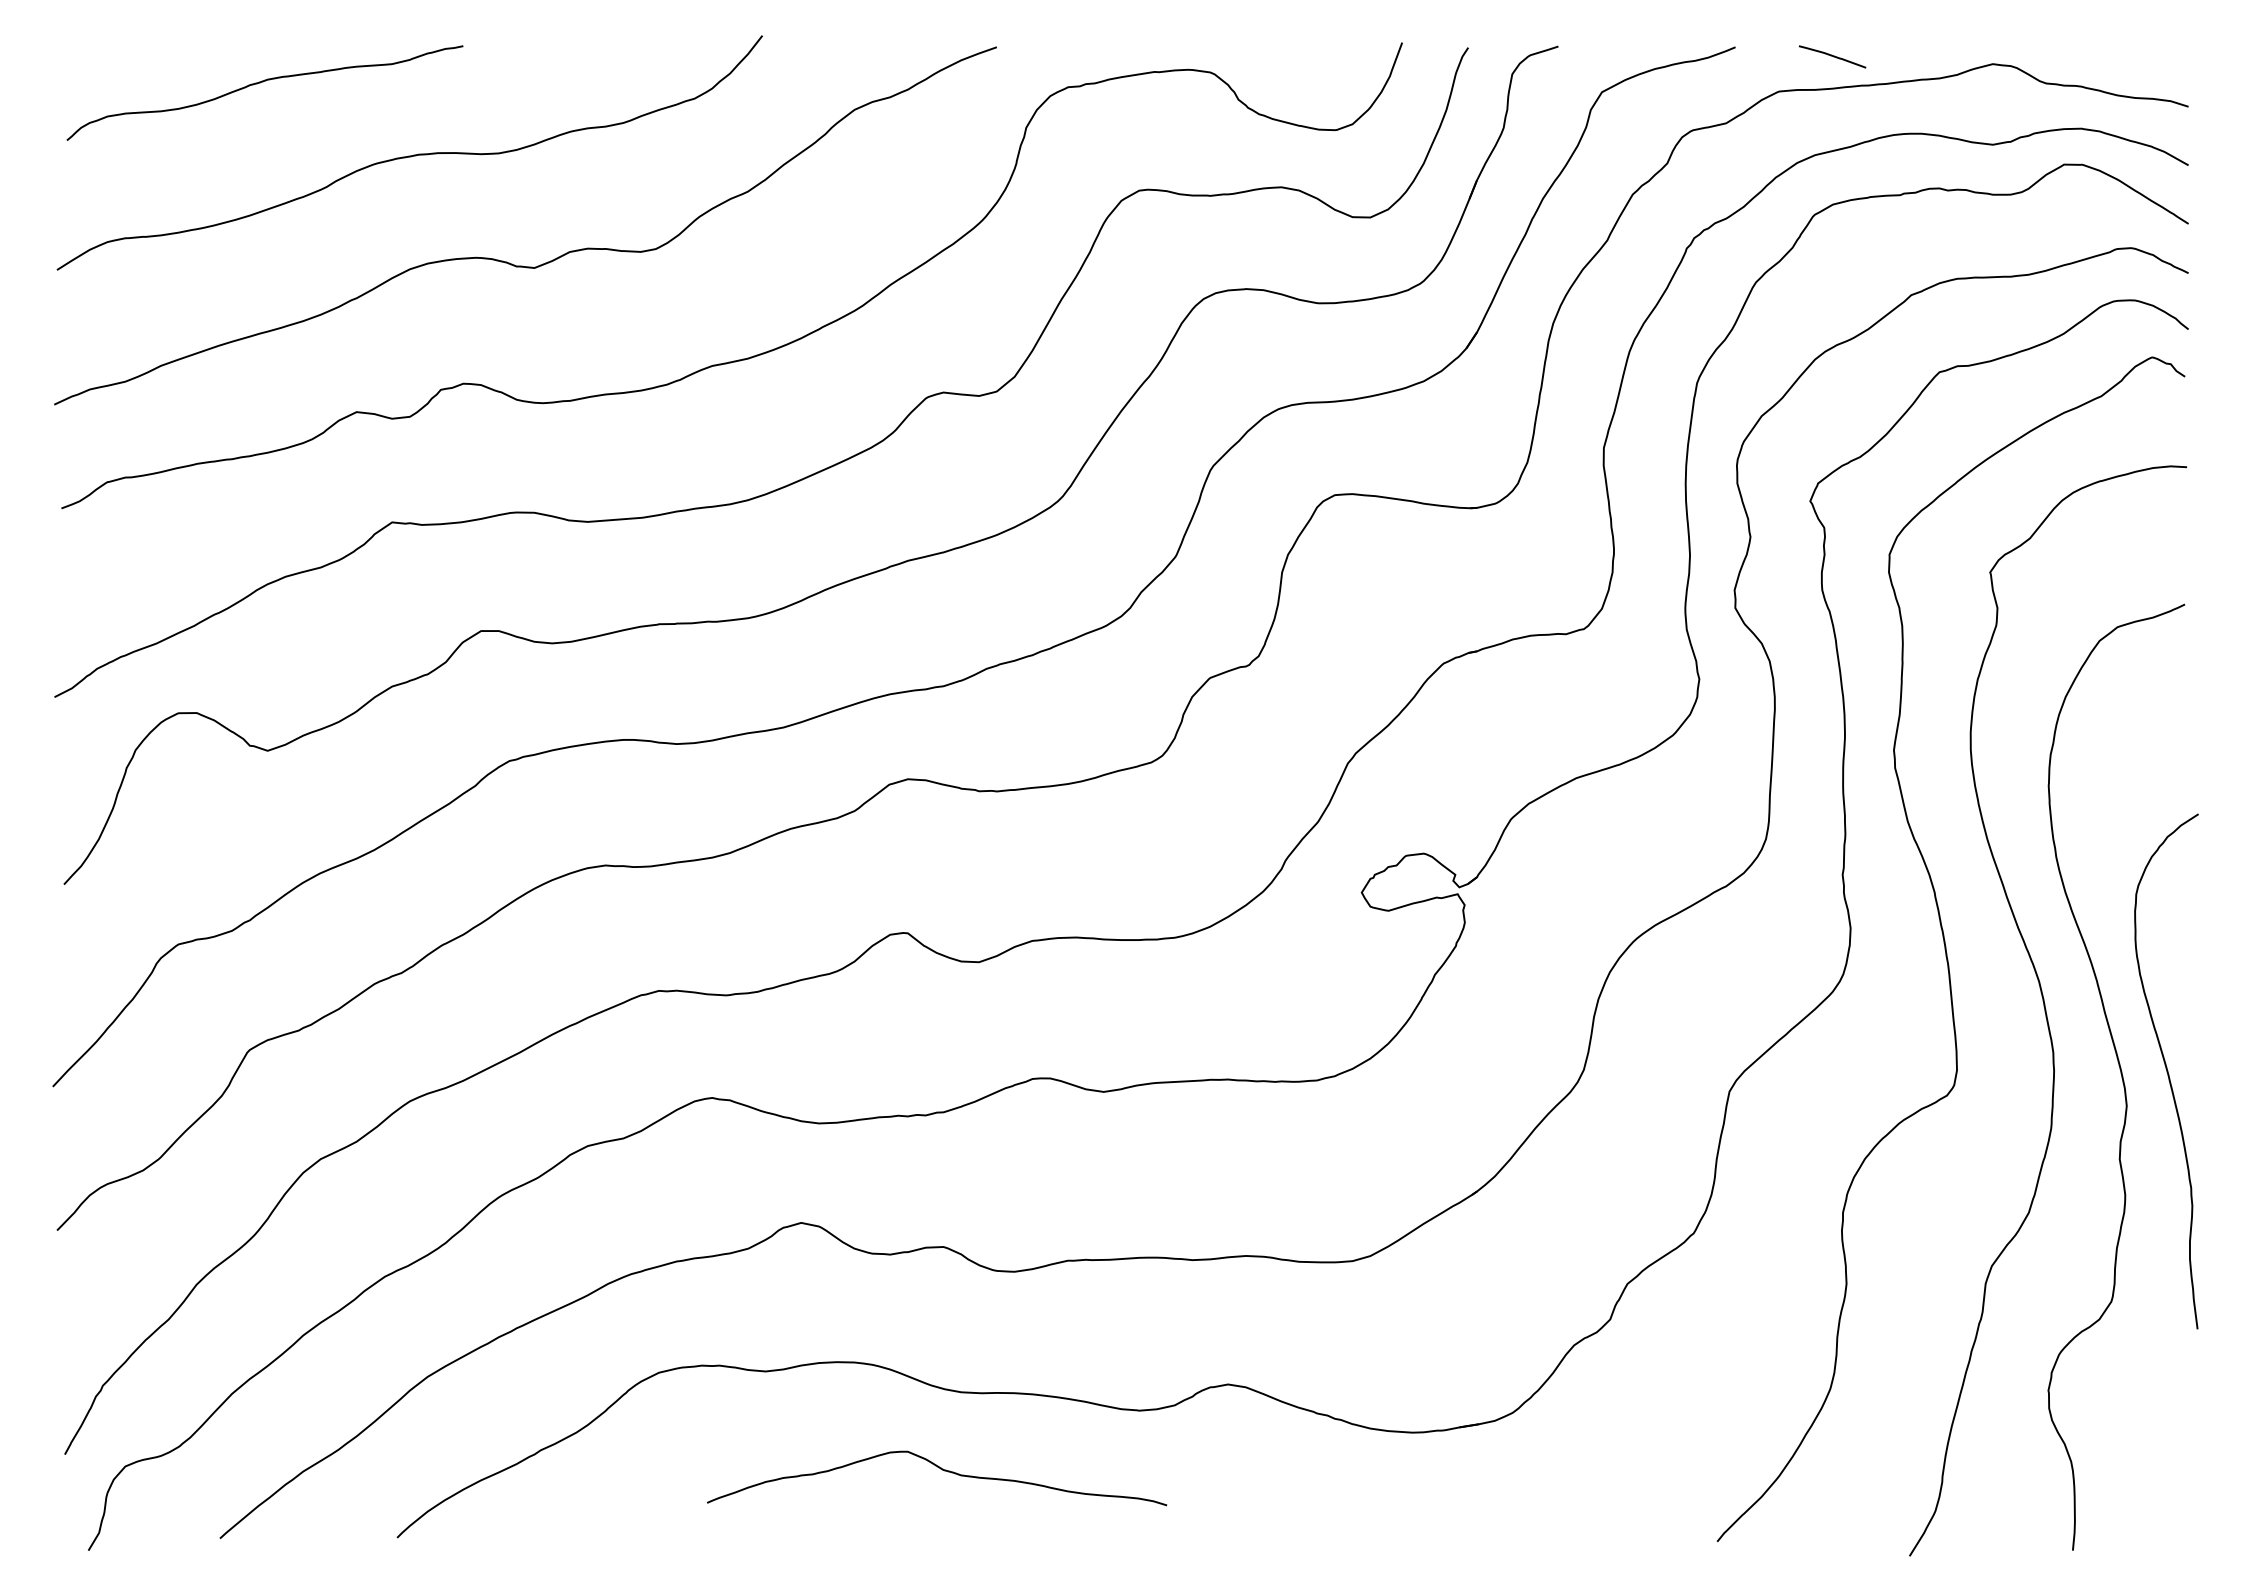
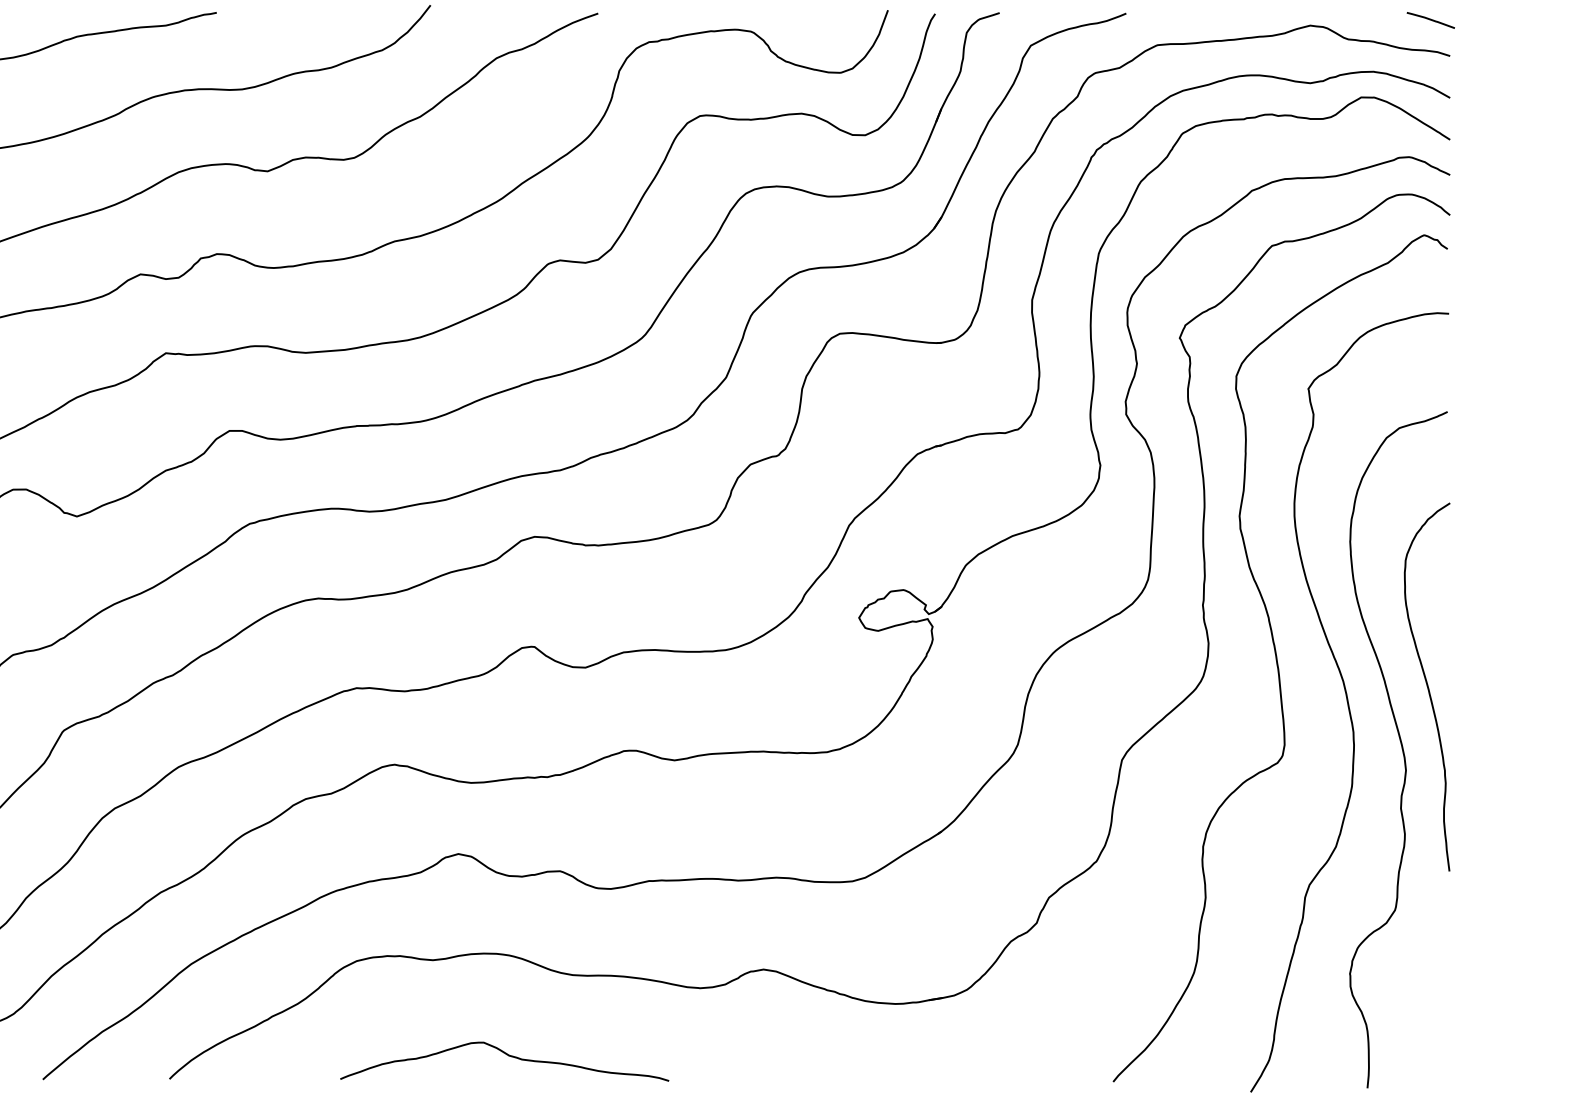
curve: (1832, 56) -> (1430, 20), moved
curve: (2166, 1071) -> (1427, 687), moved
curve: (942, 1470) -> (508, 1056), moved

